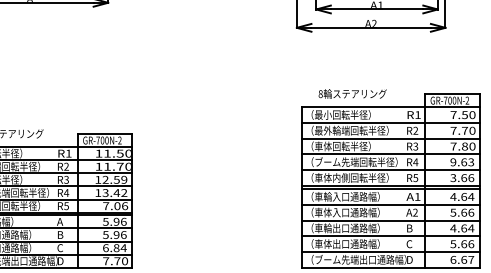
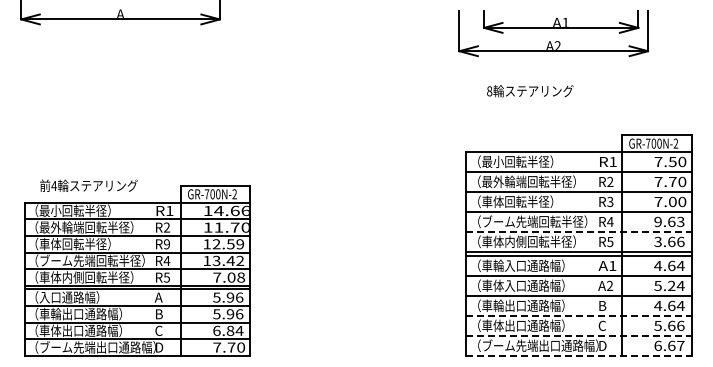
text: (352, 94) -> (530, 91), moved
text: (464, 146) -> (672, 201), 7.80 -> 7.00
text: (117, 153) -> (231, 210), 11.50 -> 14.66
line: (390, 169) -> (578, 231), solid -> dashed
text: (66, 180) -> (166, 244), R3 -> R9
text: (125, 206) -> (241, 277), 7.06 -> 7.08
text: (467, 212) -> (676, 285), 5.66 -> 5.24
line: (390, 235) -> (578, 315), solid -> dashed
line: (390, 251) -> (578, 335), solid -> dashed
line: (390, 267) -> (578, 355), solid -> dashed

